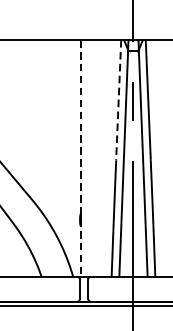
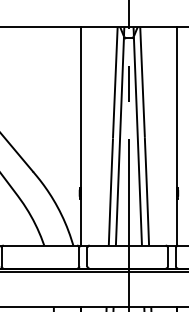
line: (118, 100) -> (115, 83), dashed -> solid
line: (80, 158) -> (80, 136), dashed -> solid

